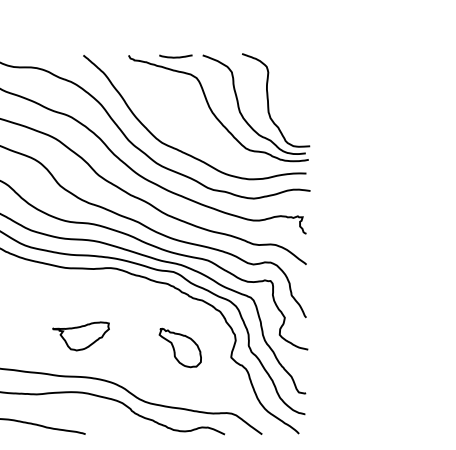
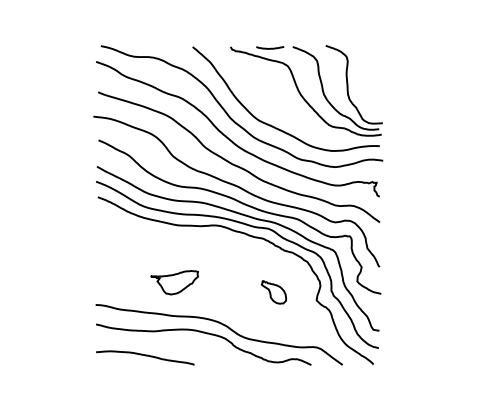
part: (80, 336) -> (174, 282), moved
part: (179, 348) -> (273, 292), size x0.7

